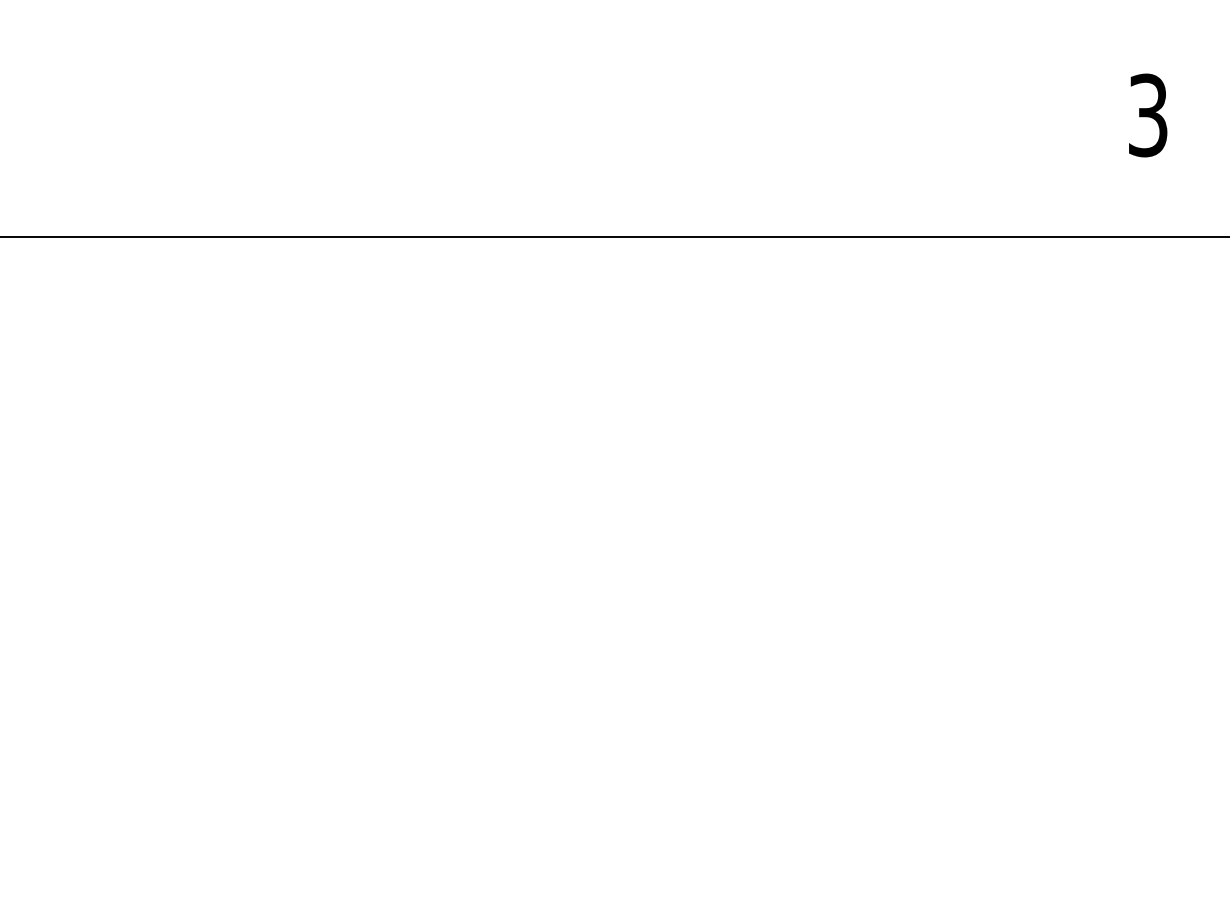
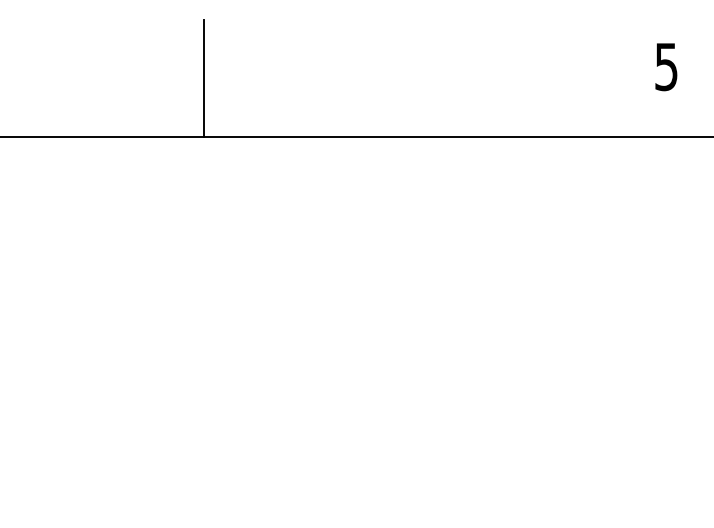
text: (1148, 114) -> (666, 66), 3 -> 5
line: (352, 135) -> (204, 78), added

